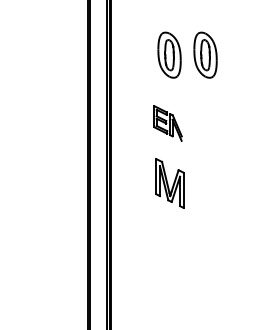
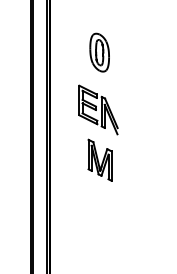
part: (205, 54) -> (129, 52), removed
part: (167, 123) -> (97, 109), size x1.67

